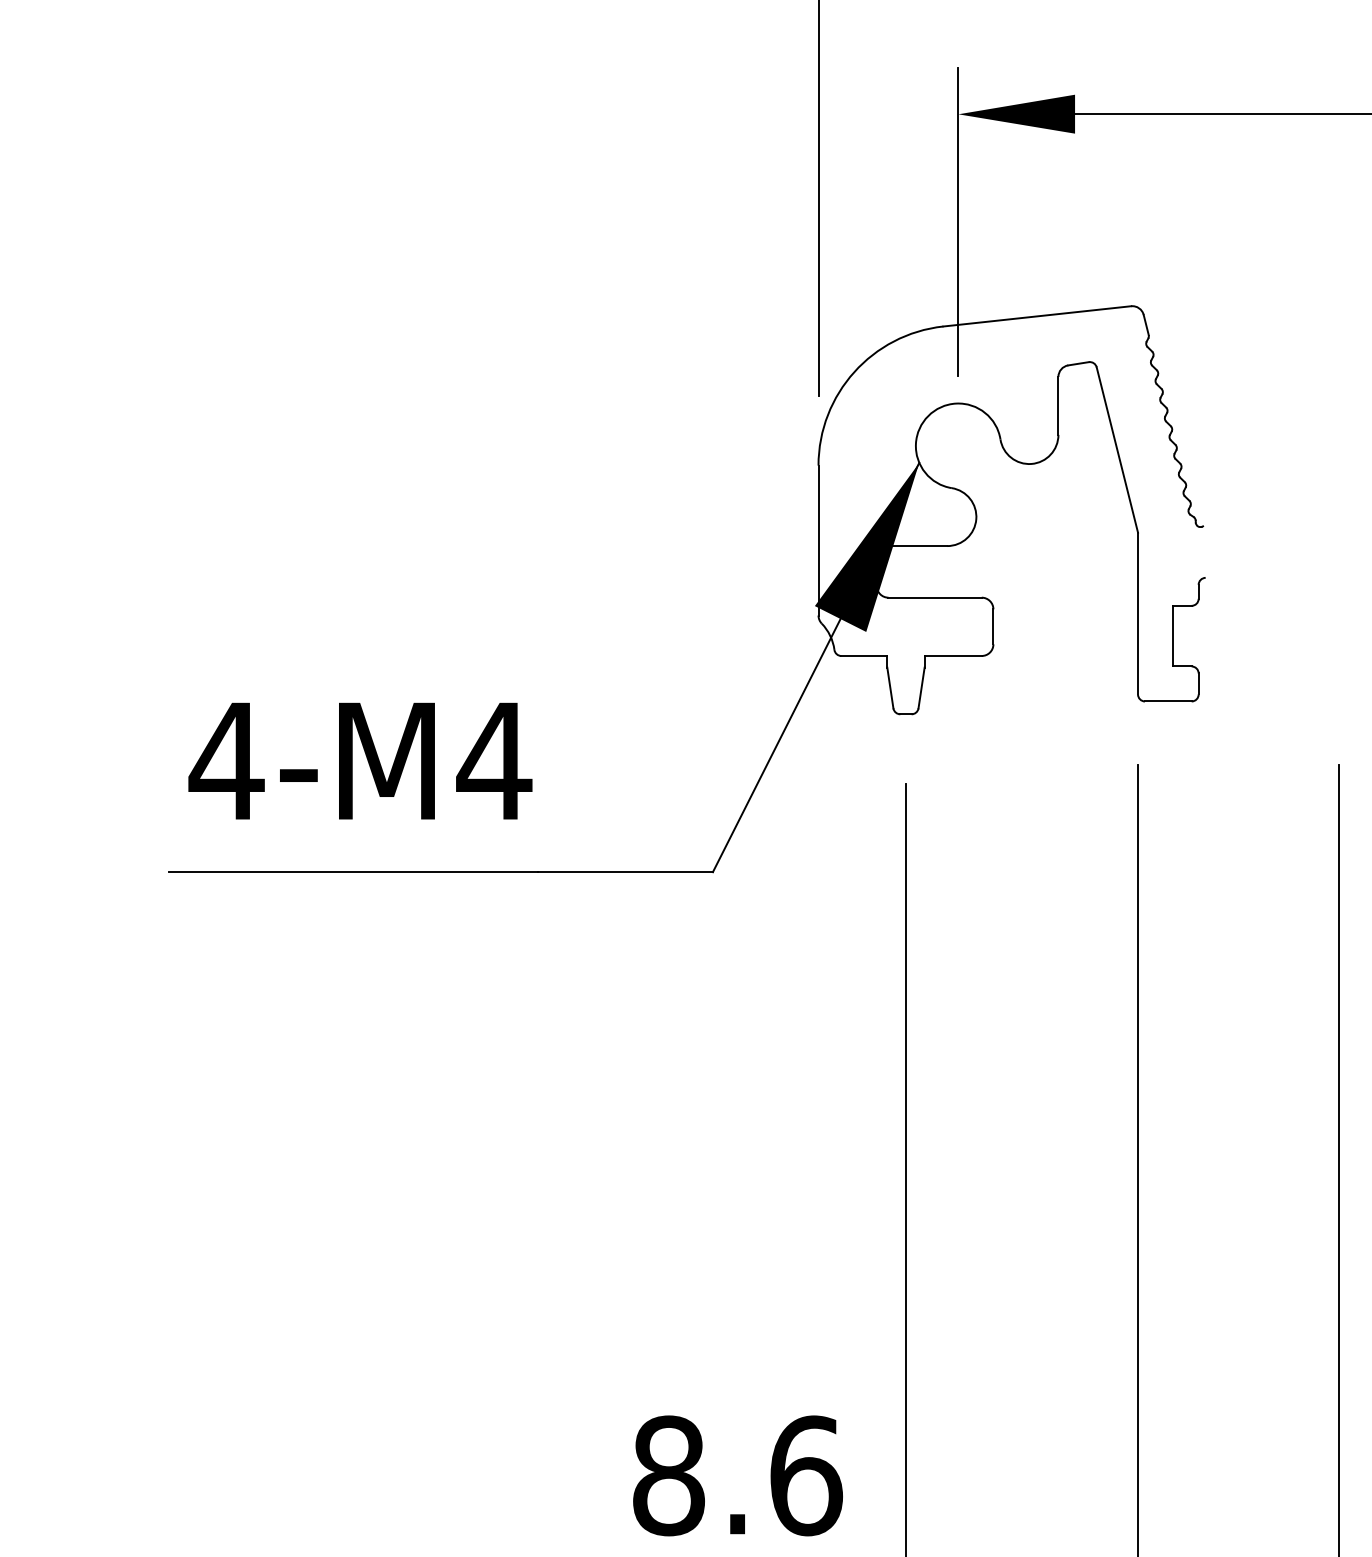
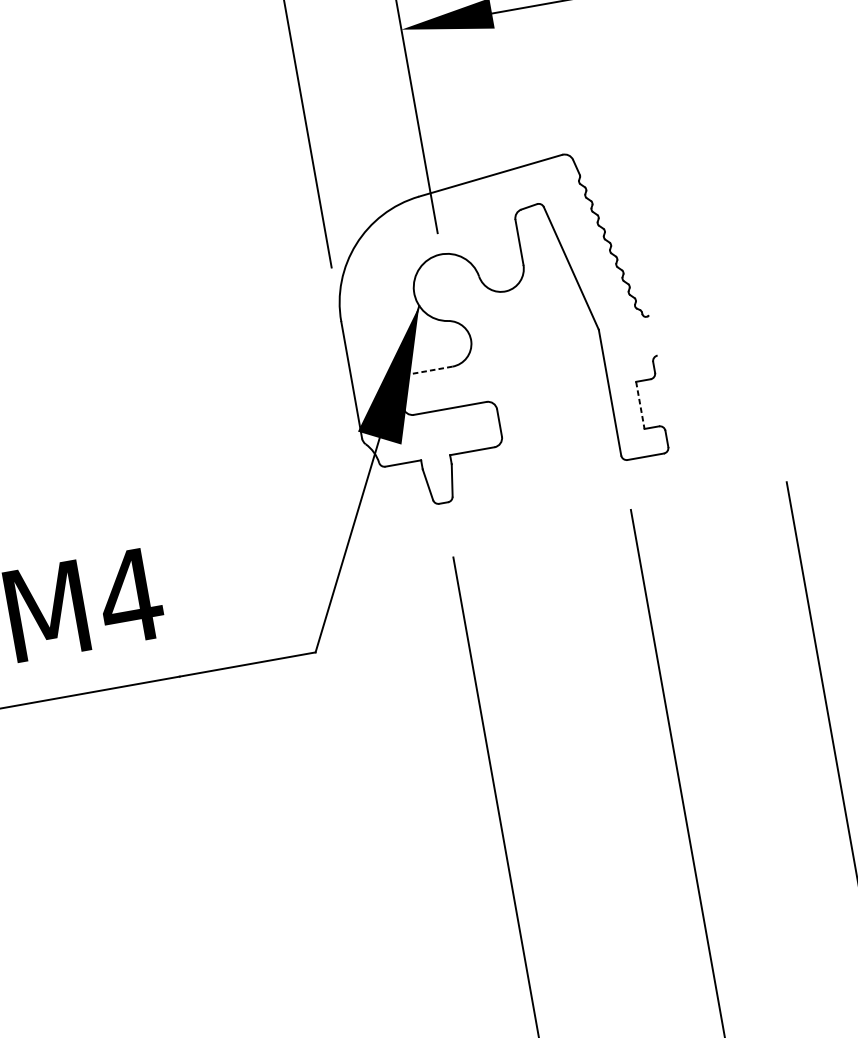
line: (917, 546) -> (429, 371), solid -> dashed
line: (1173, 636) -> (640, 405), solid -> dashed

